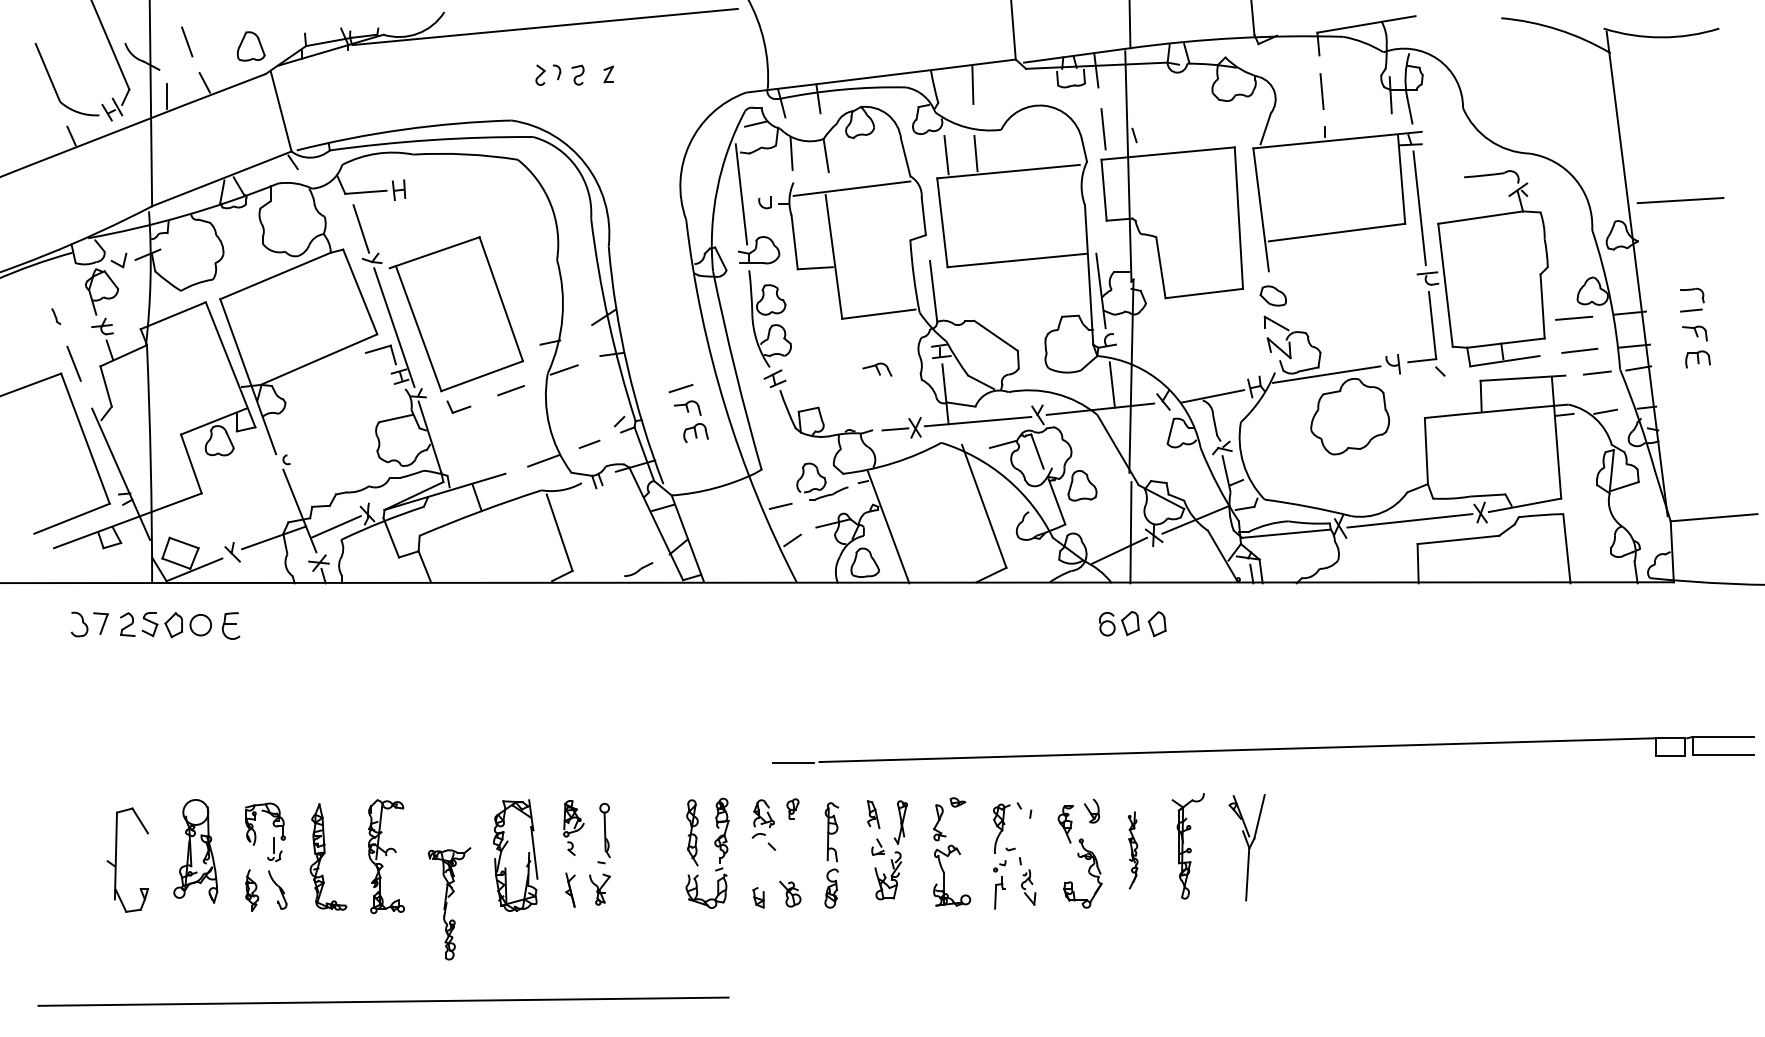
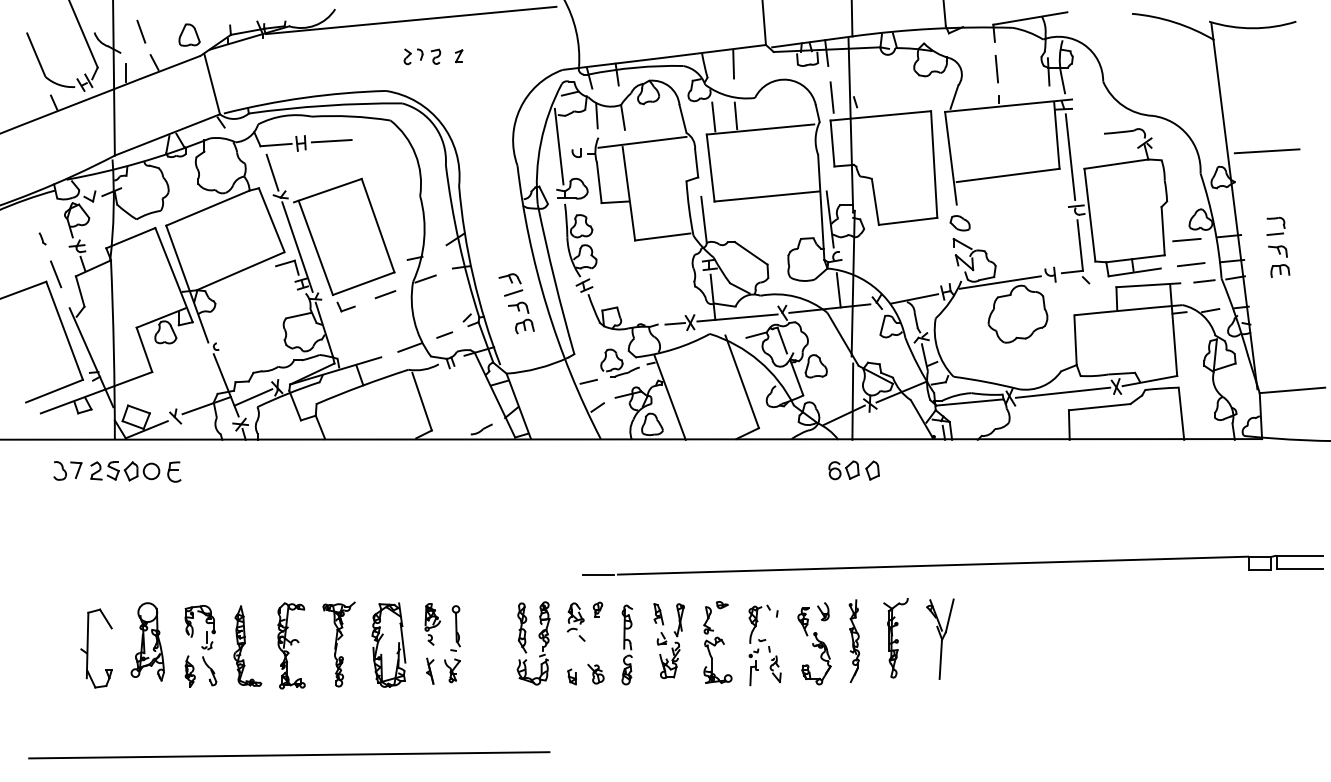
line: (439, 186) -> (331, 140), added
part: (877, 369) -> (510, 278), moved
part: (1133, 850) -> (854, 641), size x1.43
part: (449, 903) -> (339, 644), moved

